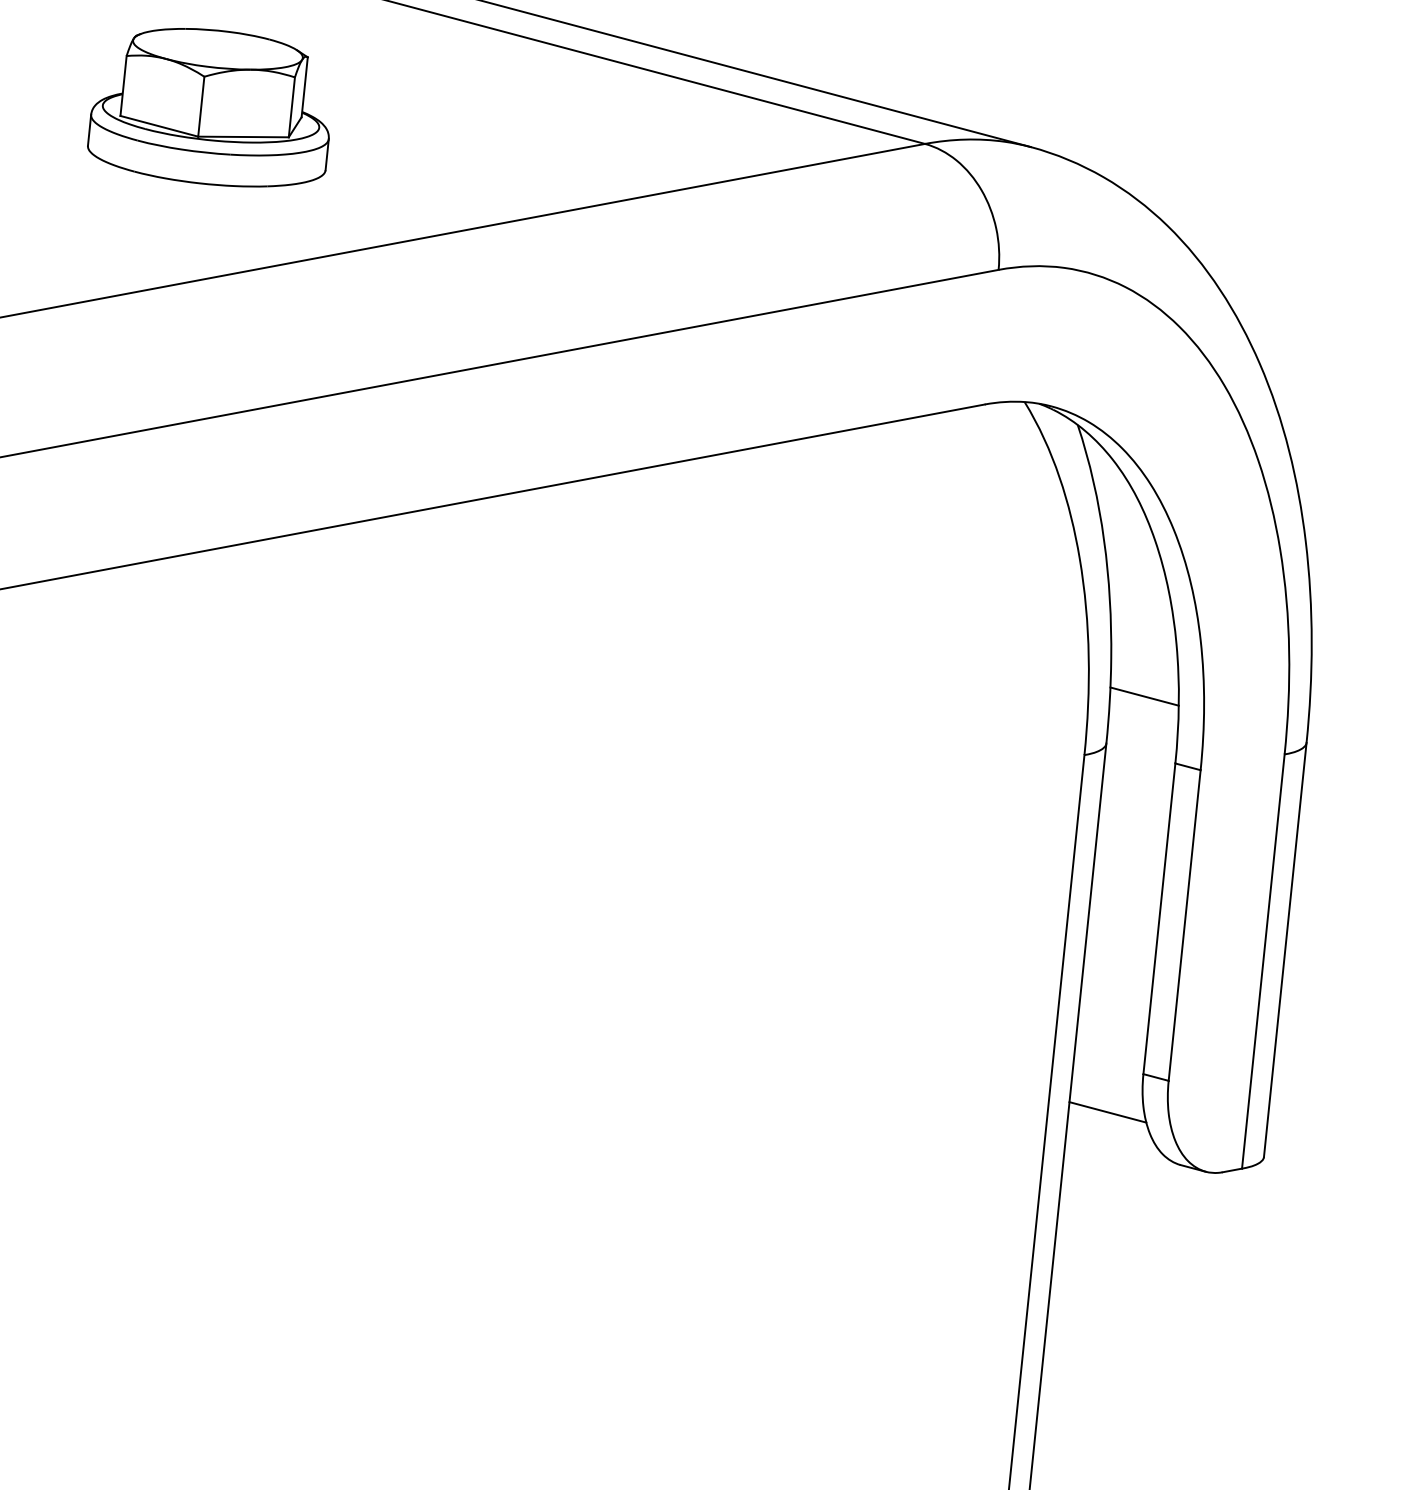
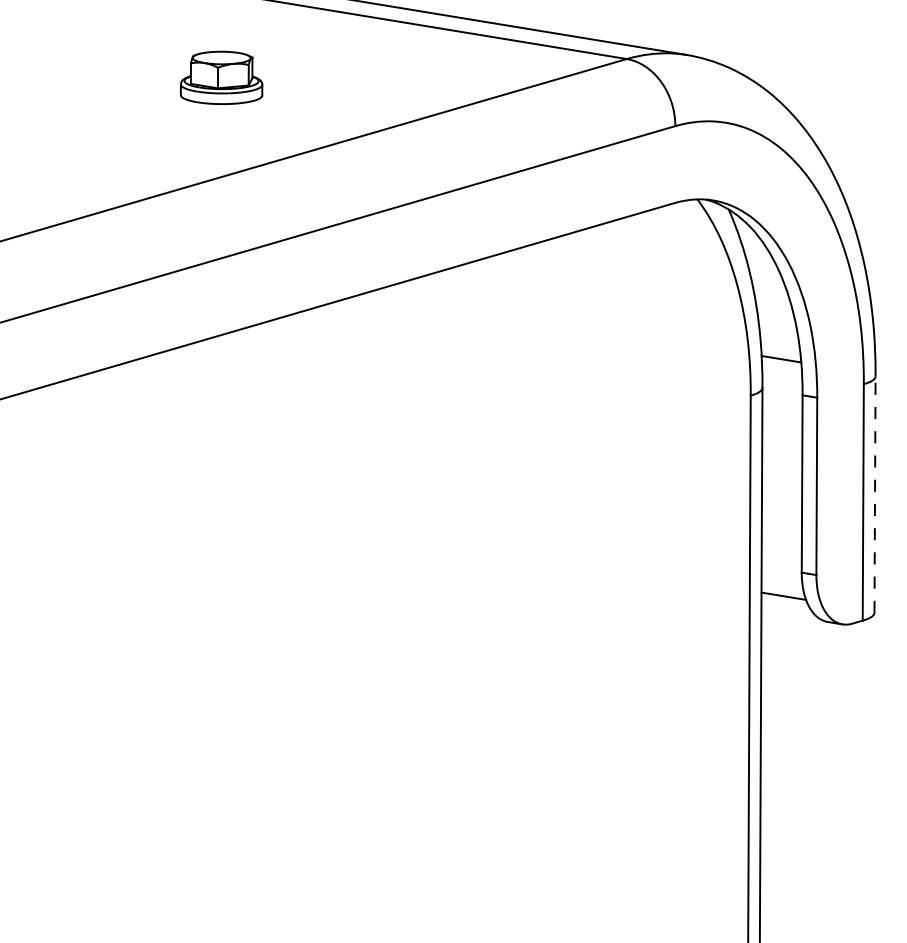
part: (211, 106) -> (221, 77), size x0.6
line: (1286, 949) -> (875, 494), solid -> dashed

